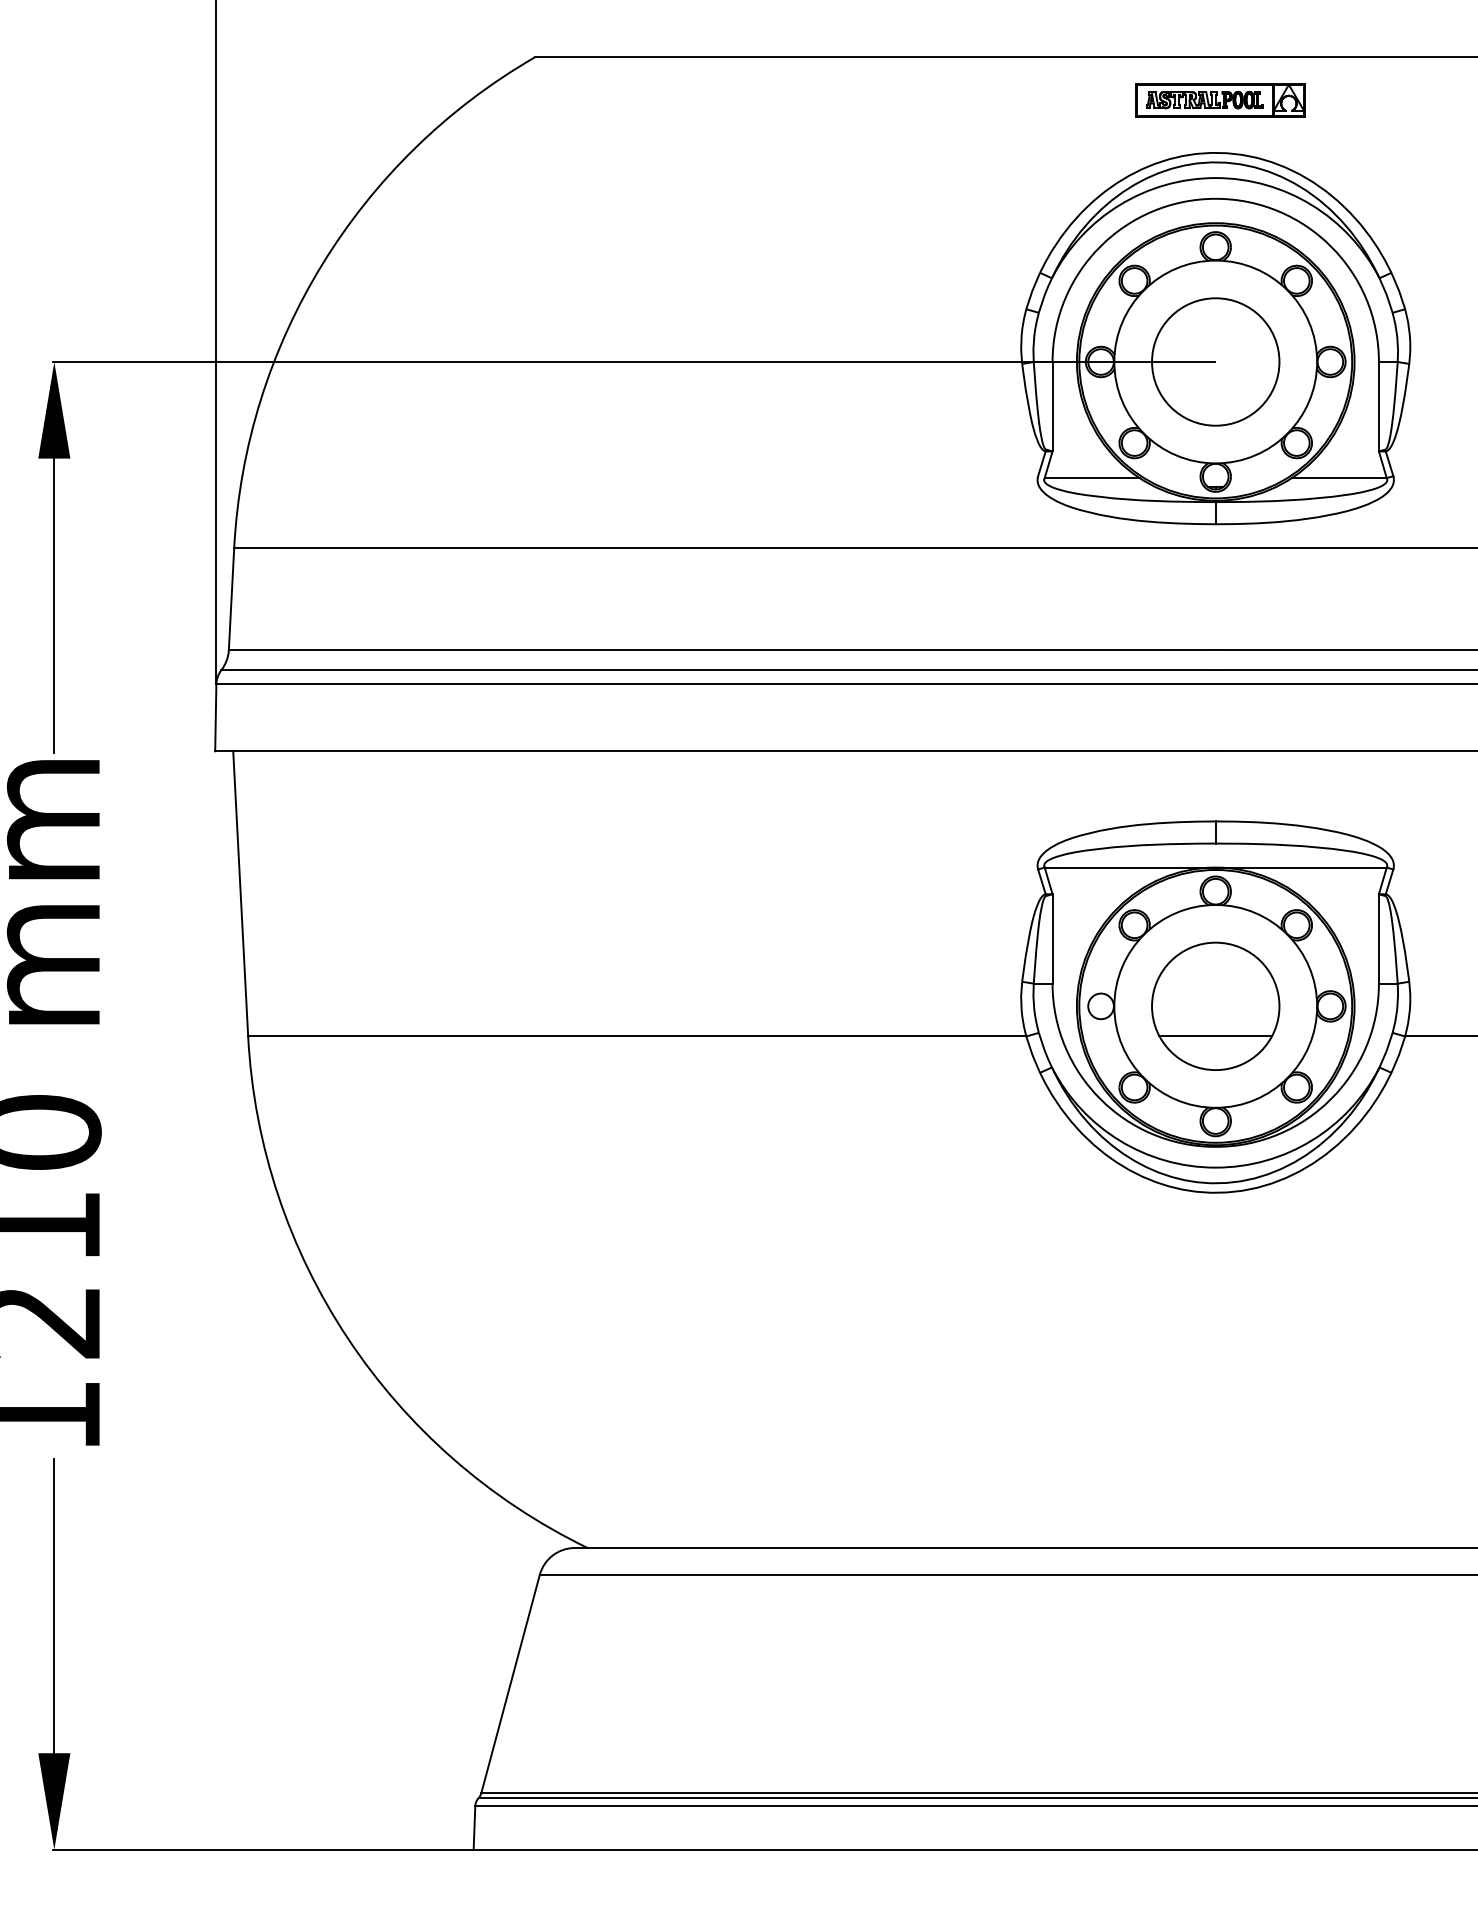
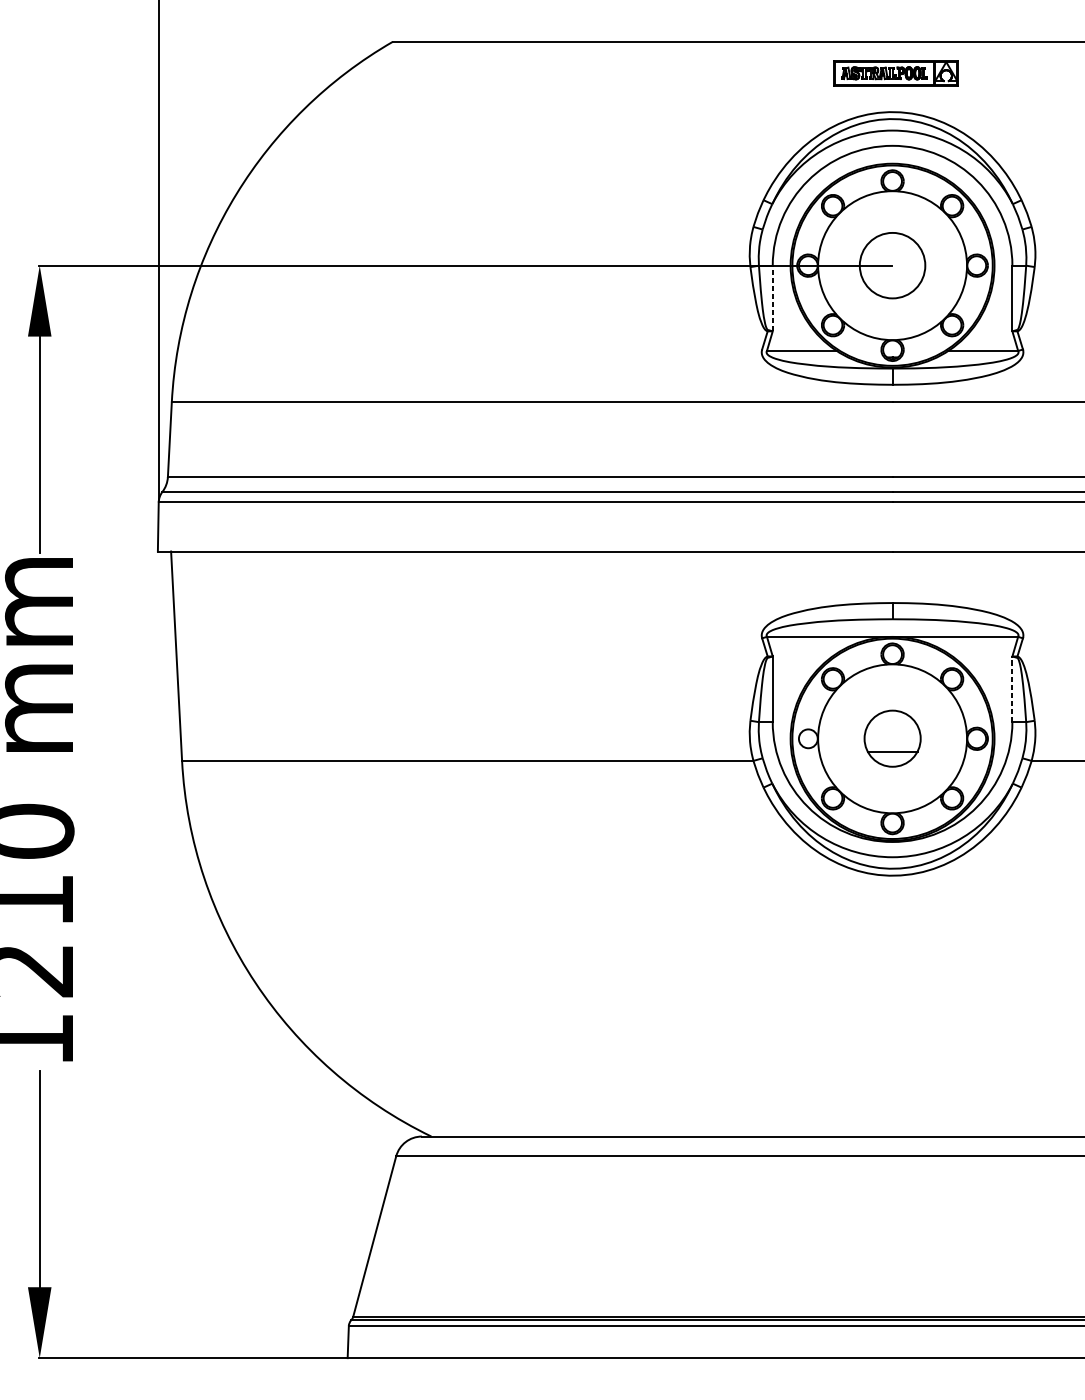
circle: (1215, 361) -> (892, 265), size x0.7
line: (1052, 406) -> (772, 298), solid -> dashed
line: (1378, 938) -> (1012, 688), solid -> dashed
part: (1215, 1005) -> (892, 738), size x0.6

